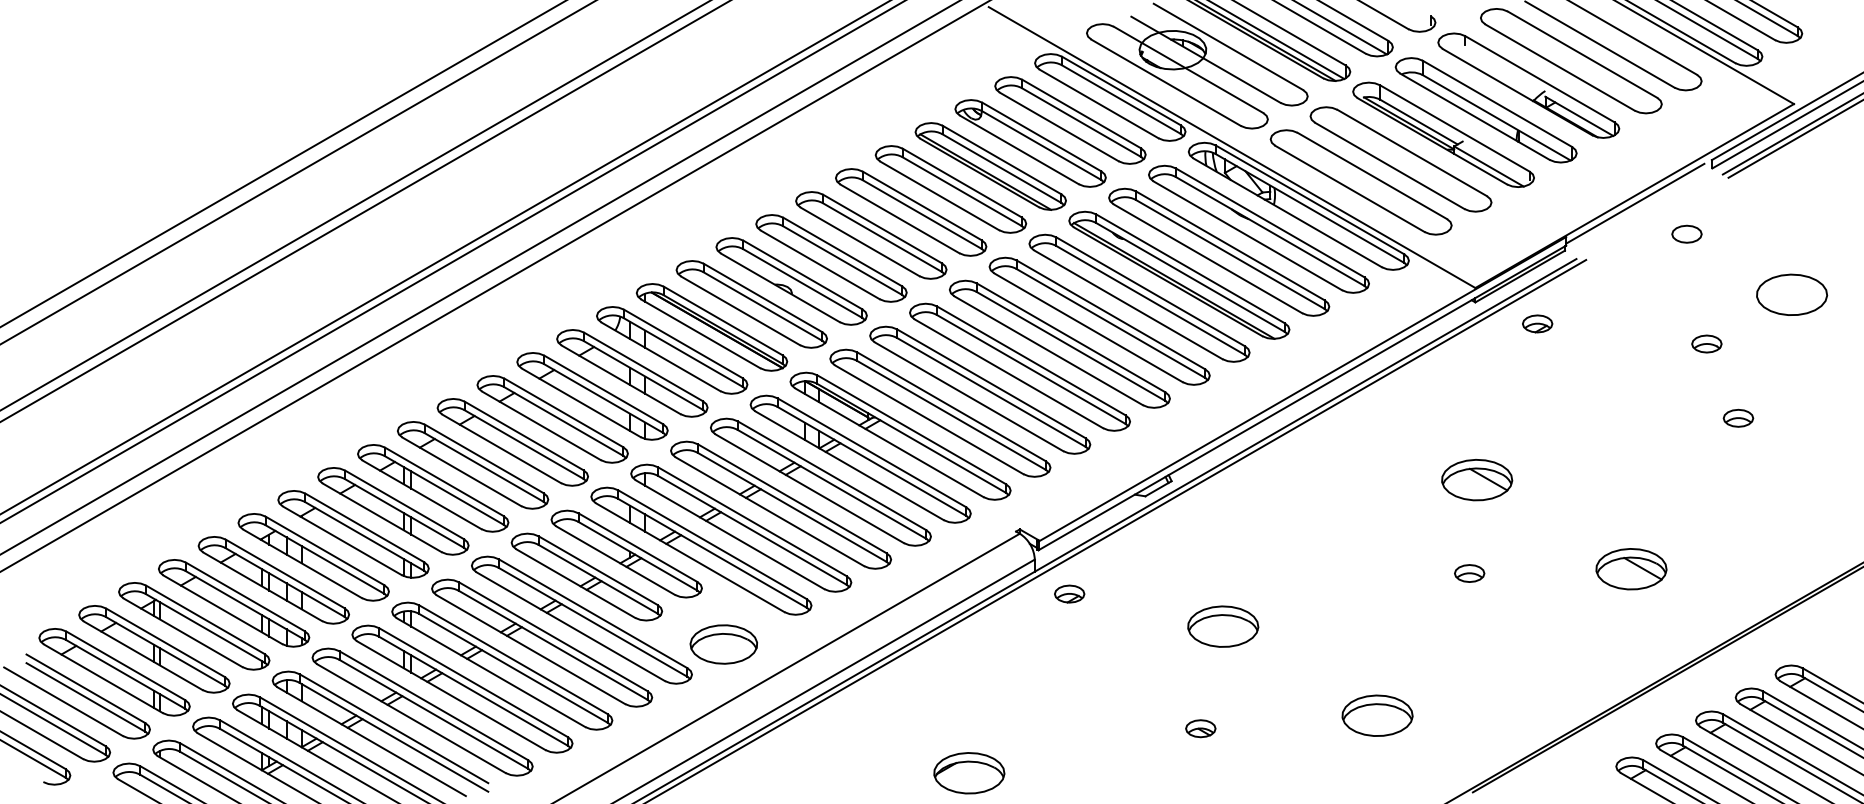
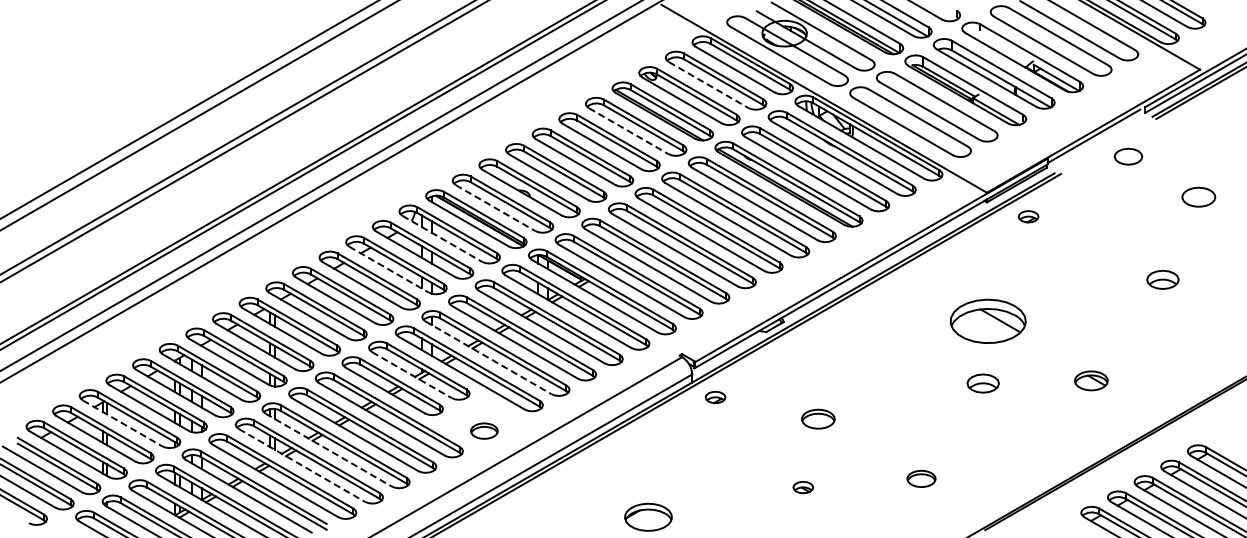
line: (1059, 127) -> (708, 85), solid -> dashed
line: (939, 196) -> (628, 131), solid -> dashed
part: (1686, 233) -> (1128, 156), size x1.4
part: (1791, 293) -> (1198, 196), size x0.7
line: (740, 311) -> (495, 208), solid -> dashed
part: (1706, 342) -> (1141, 229), removed
line: (661, 356) -> (442, 238), solid -> dashed
line: (580, 402) -> (388, 269), solid -> dashed
part: (1737, 417) -> (1162, 279), size x1.6
part: (1476, 478) -> (987, 320), size x1.6
line: (730, 534) -> (488, 357), solid -> dashed
line: (615, 561) -> (411, 375), solid -> dashed
part: (1631, 568) -> (1091, 380), size x0.7
part: (1468, 573) -> (982, 383), size x1.6
part: (1223, 625) -> (818, 418), size x0.7
line: (183, 632) -> (122, 423), solid -> dashed
part: (724, 643) -> (484, 430), size x0.6
line: (490, 673) -> (328, 450), solid -> dashed
line: (450, 695) -> (301, 465), solid -> dashed
part: (1377, 715) -> (921, 478), size x0.6

